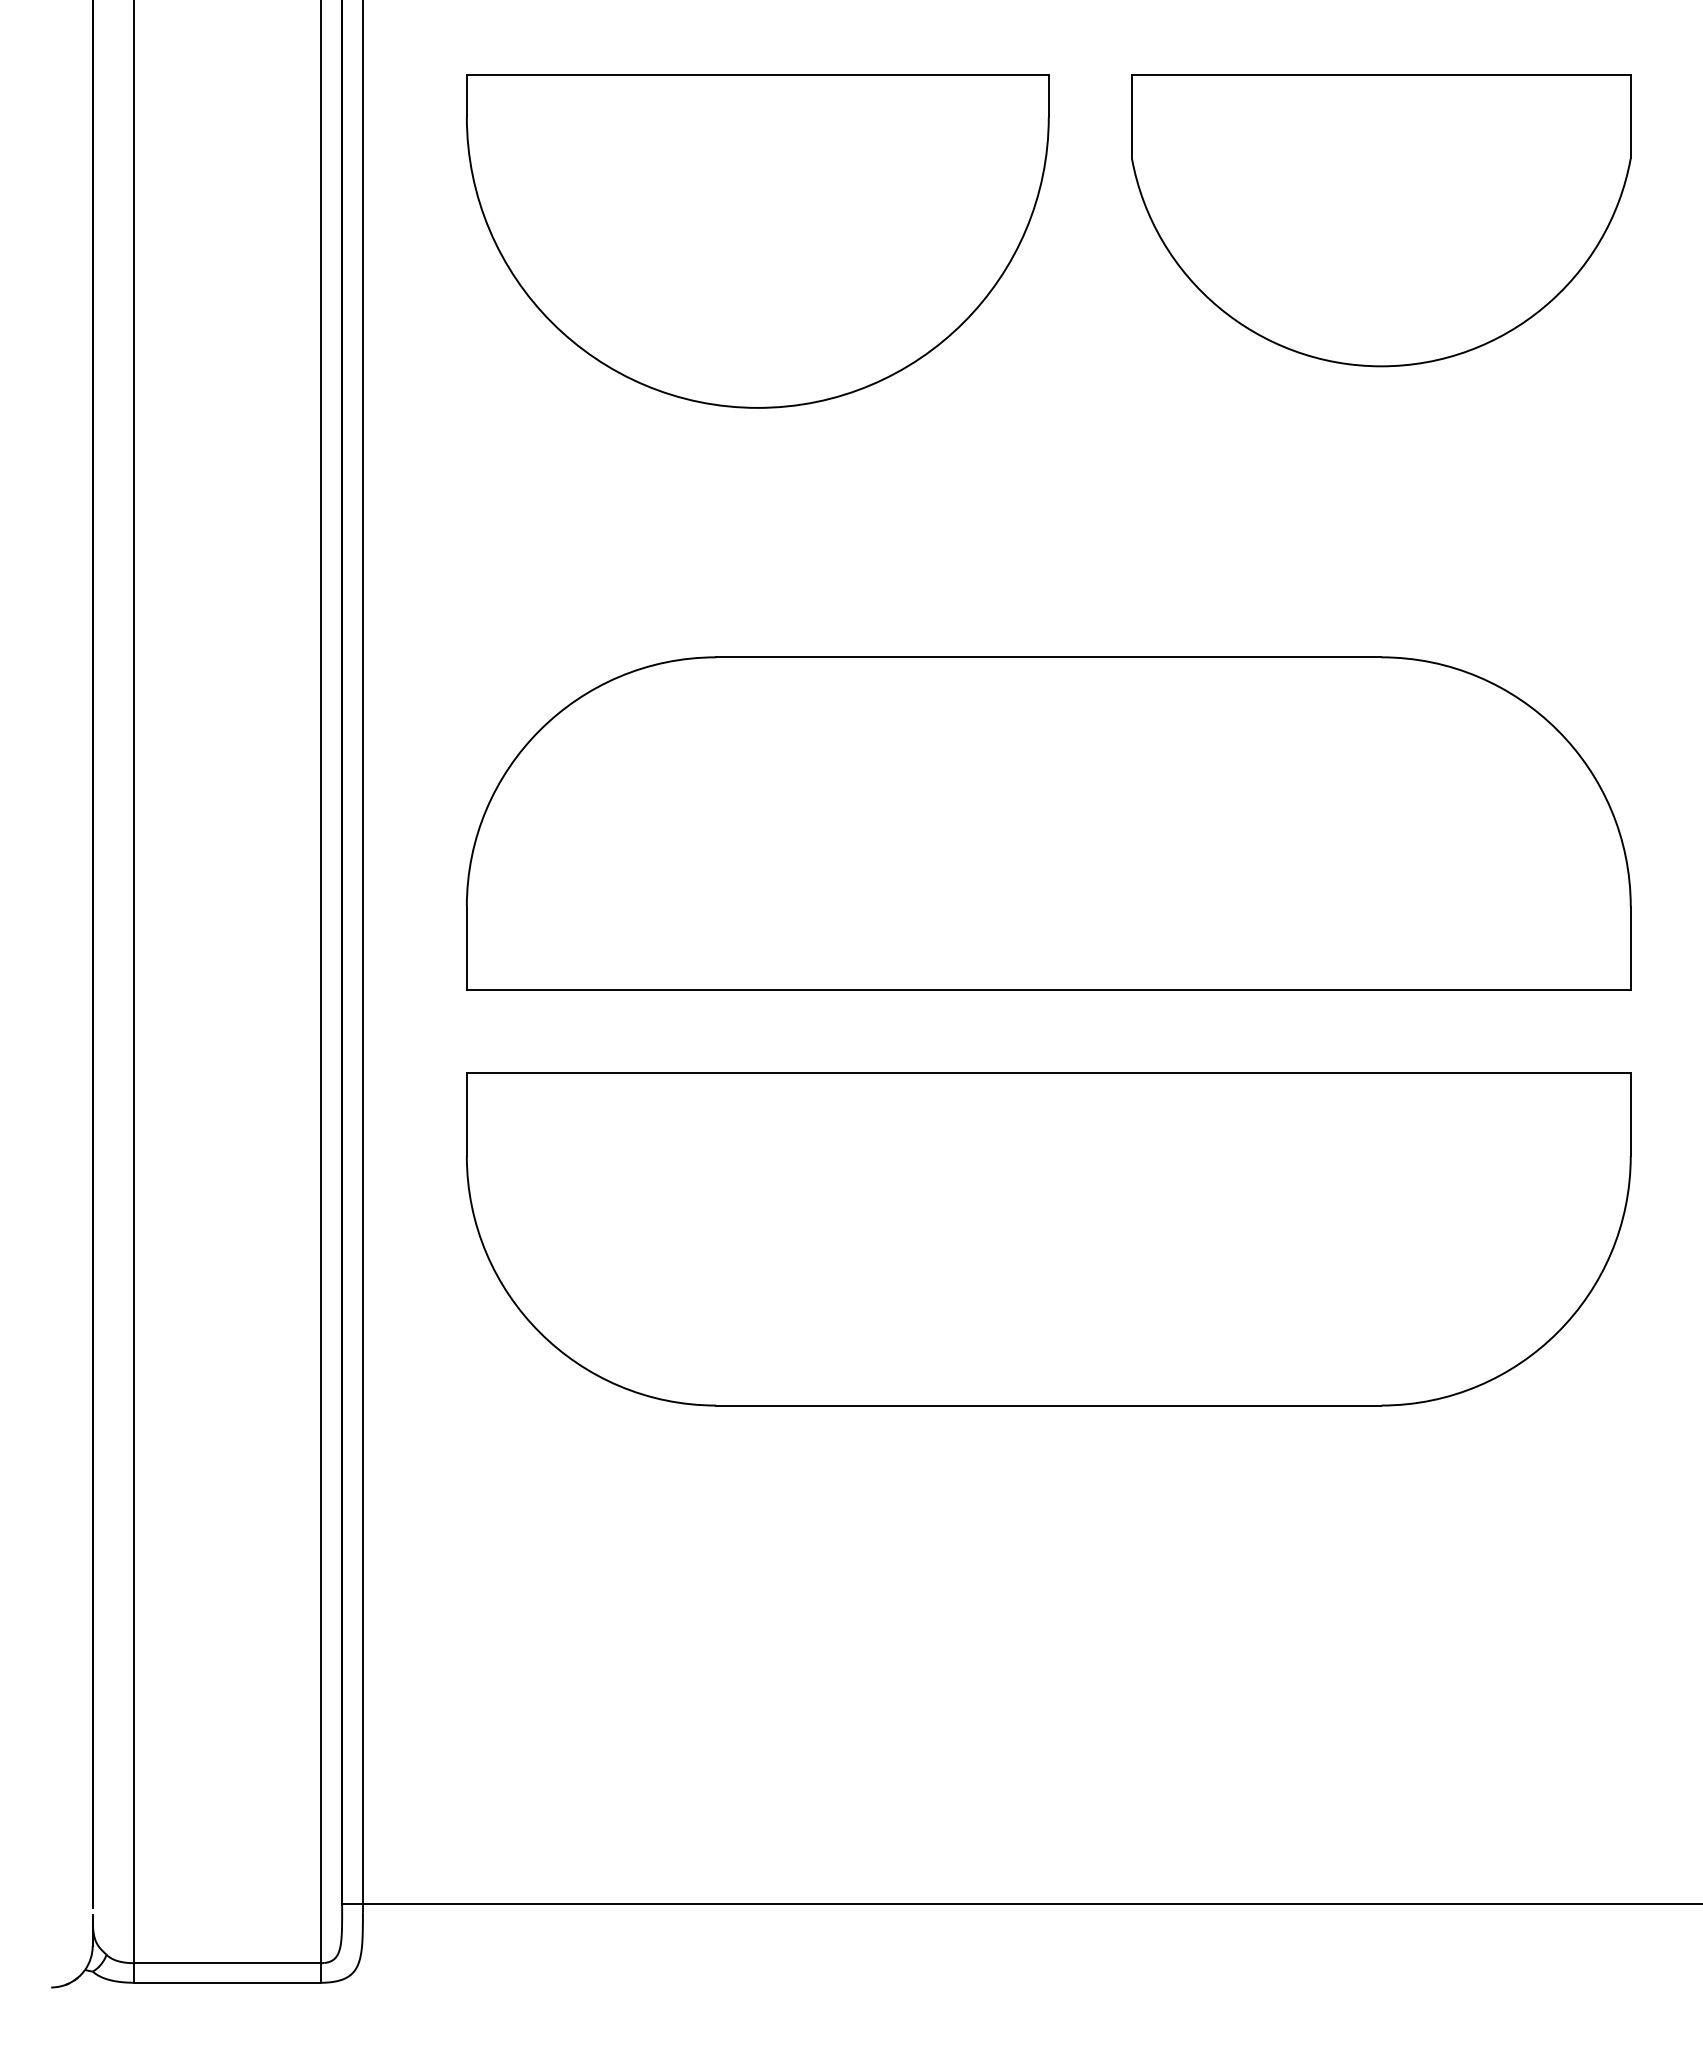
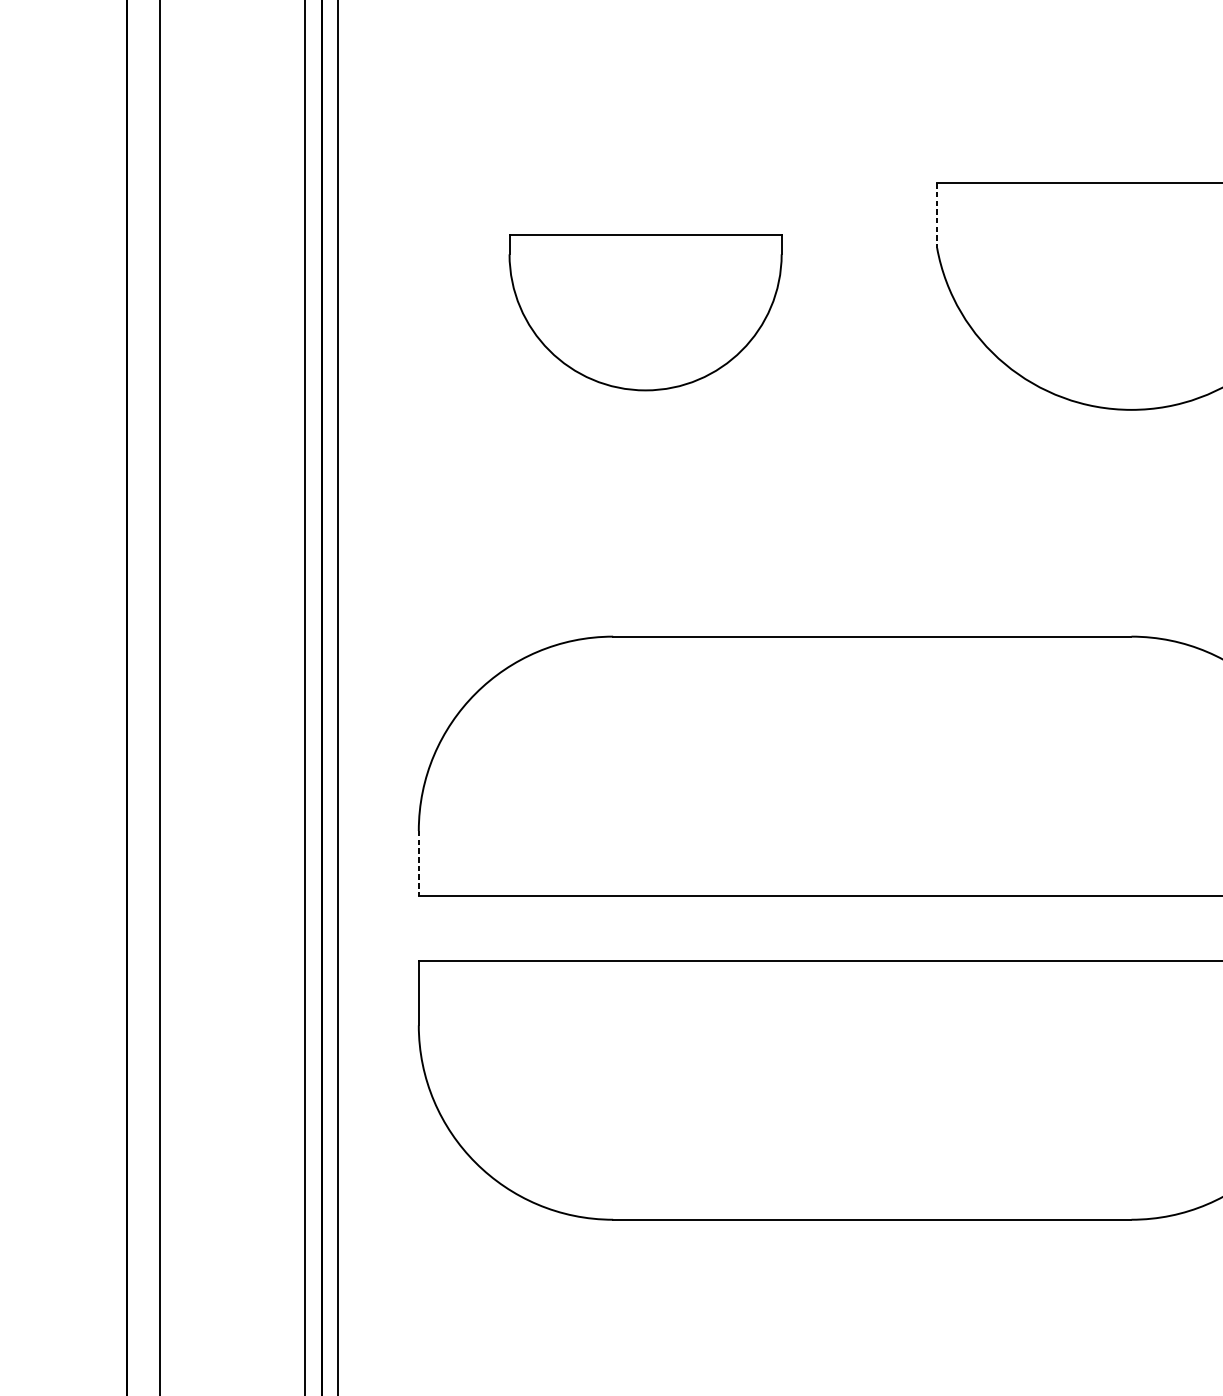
line: (1131, 116) -> (936, 215), solid -> dashed
part: (757, 241) -> (645, 312), size x0.6
line: (466, 948) -> (418, 863), solid -> dashed

